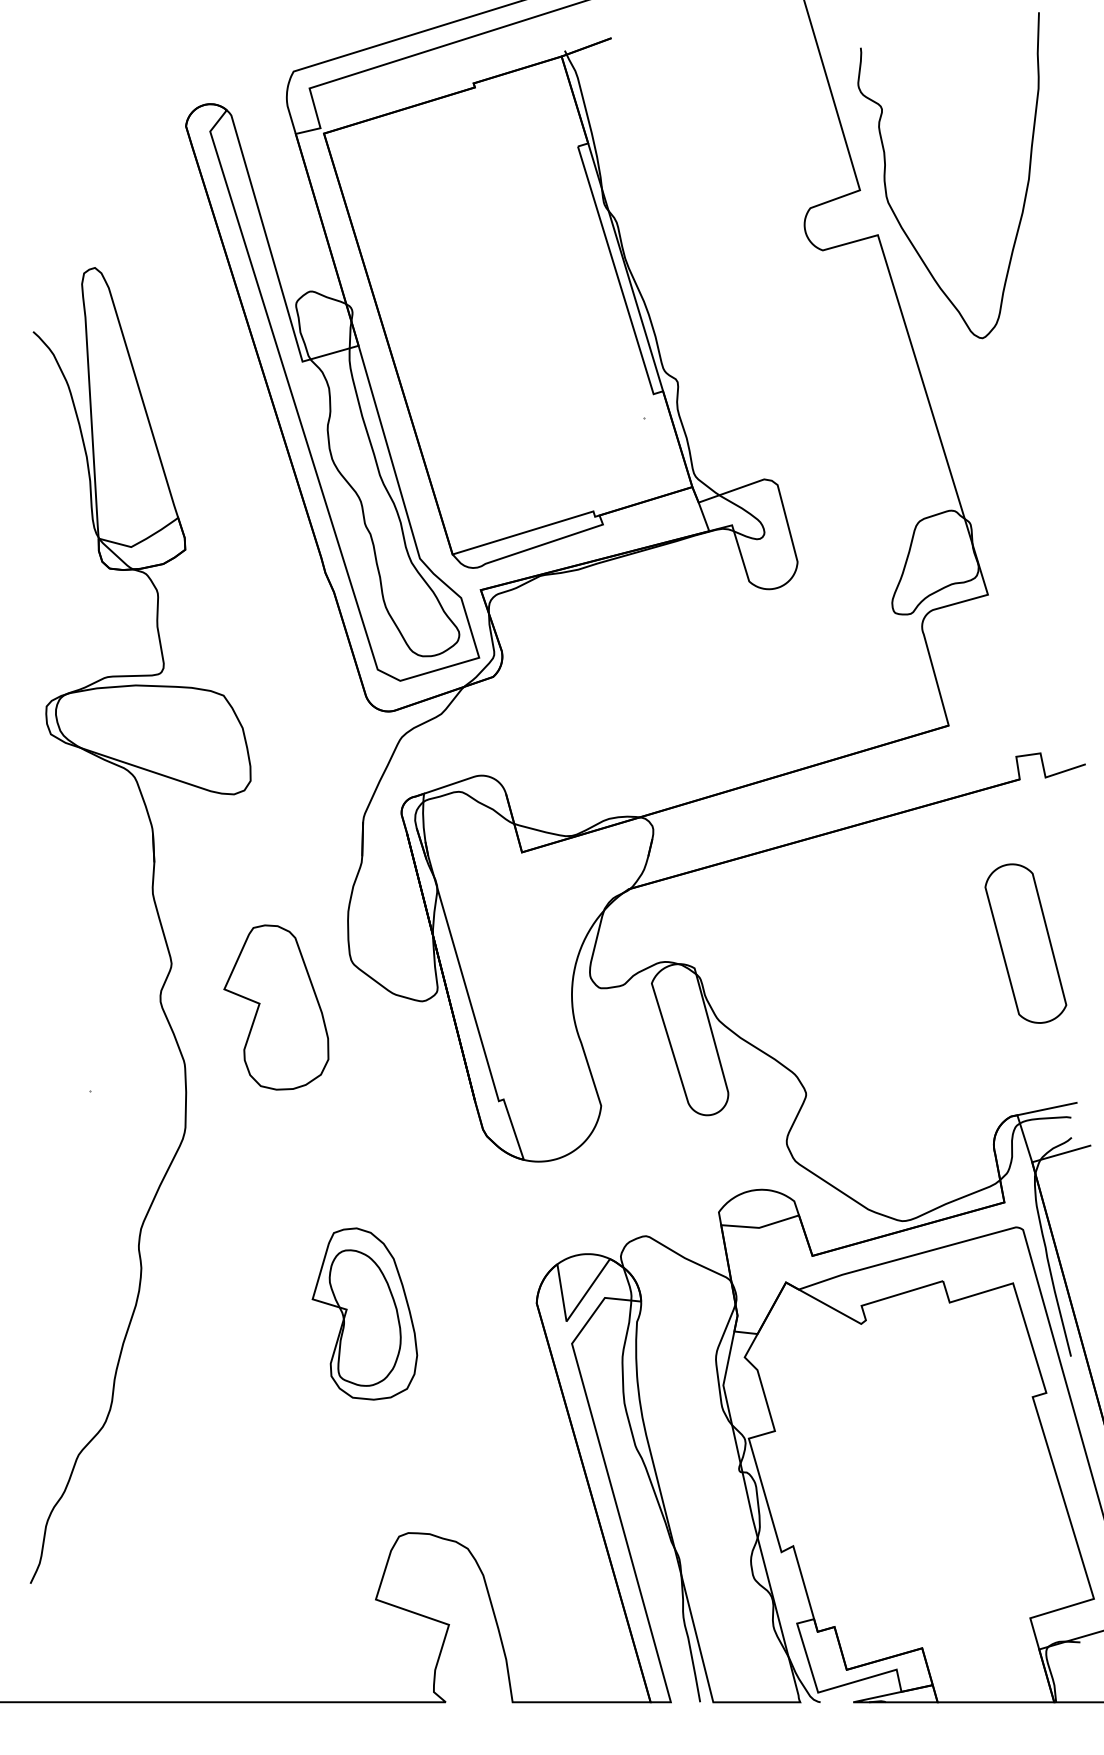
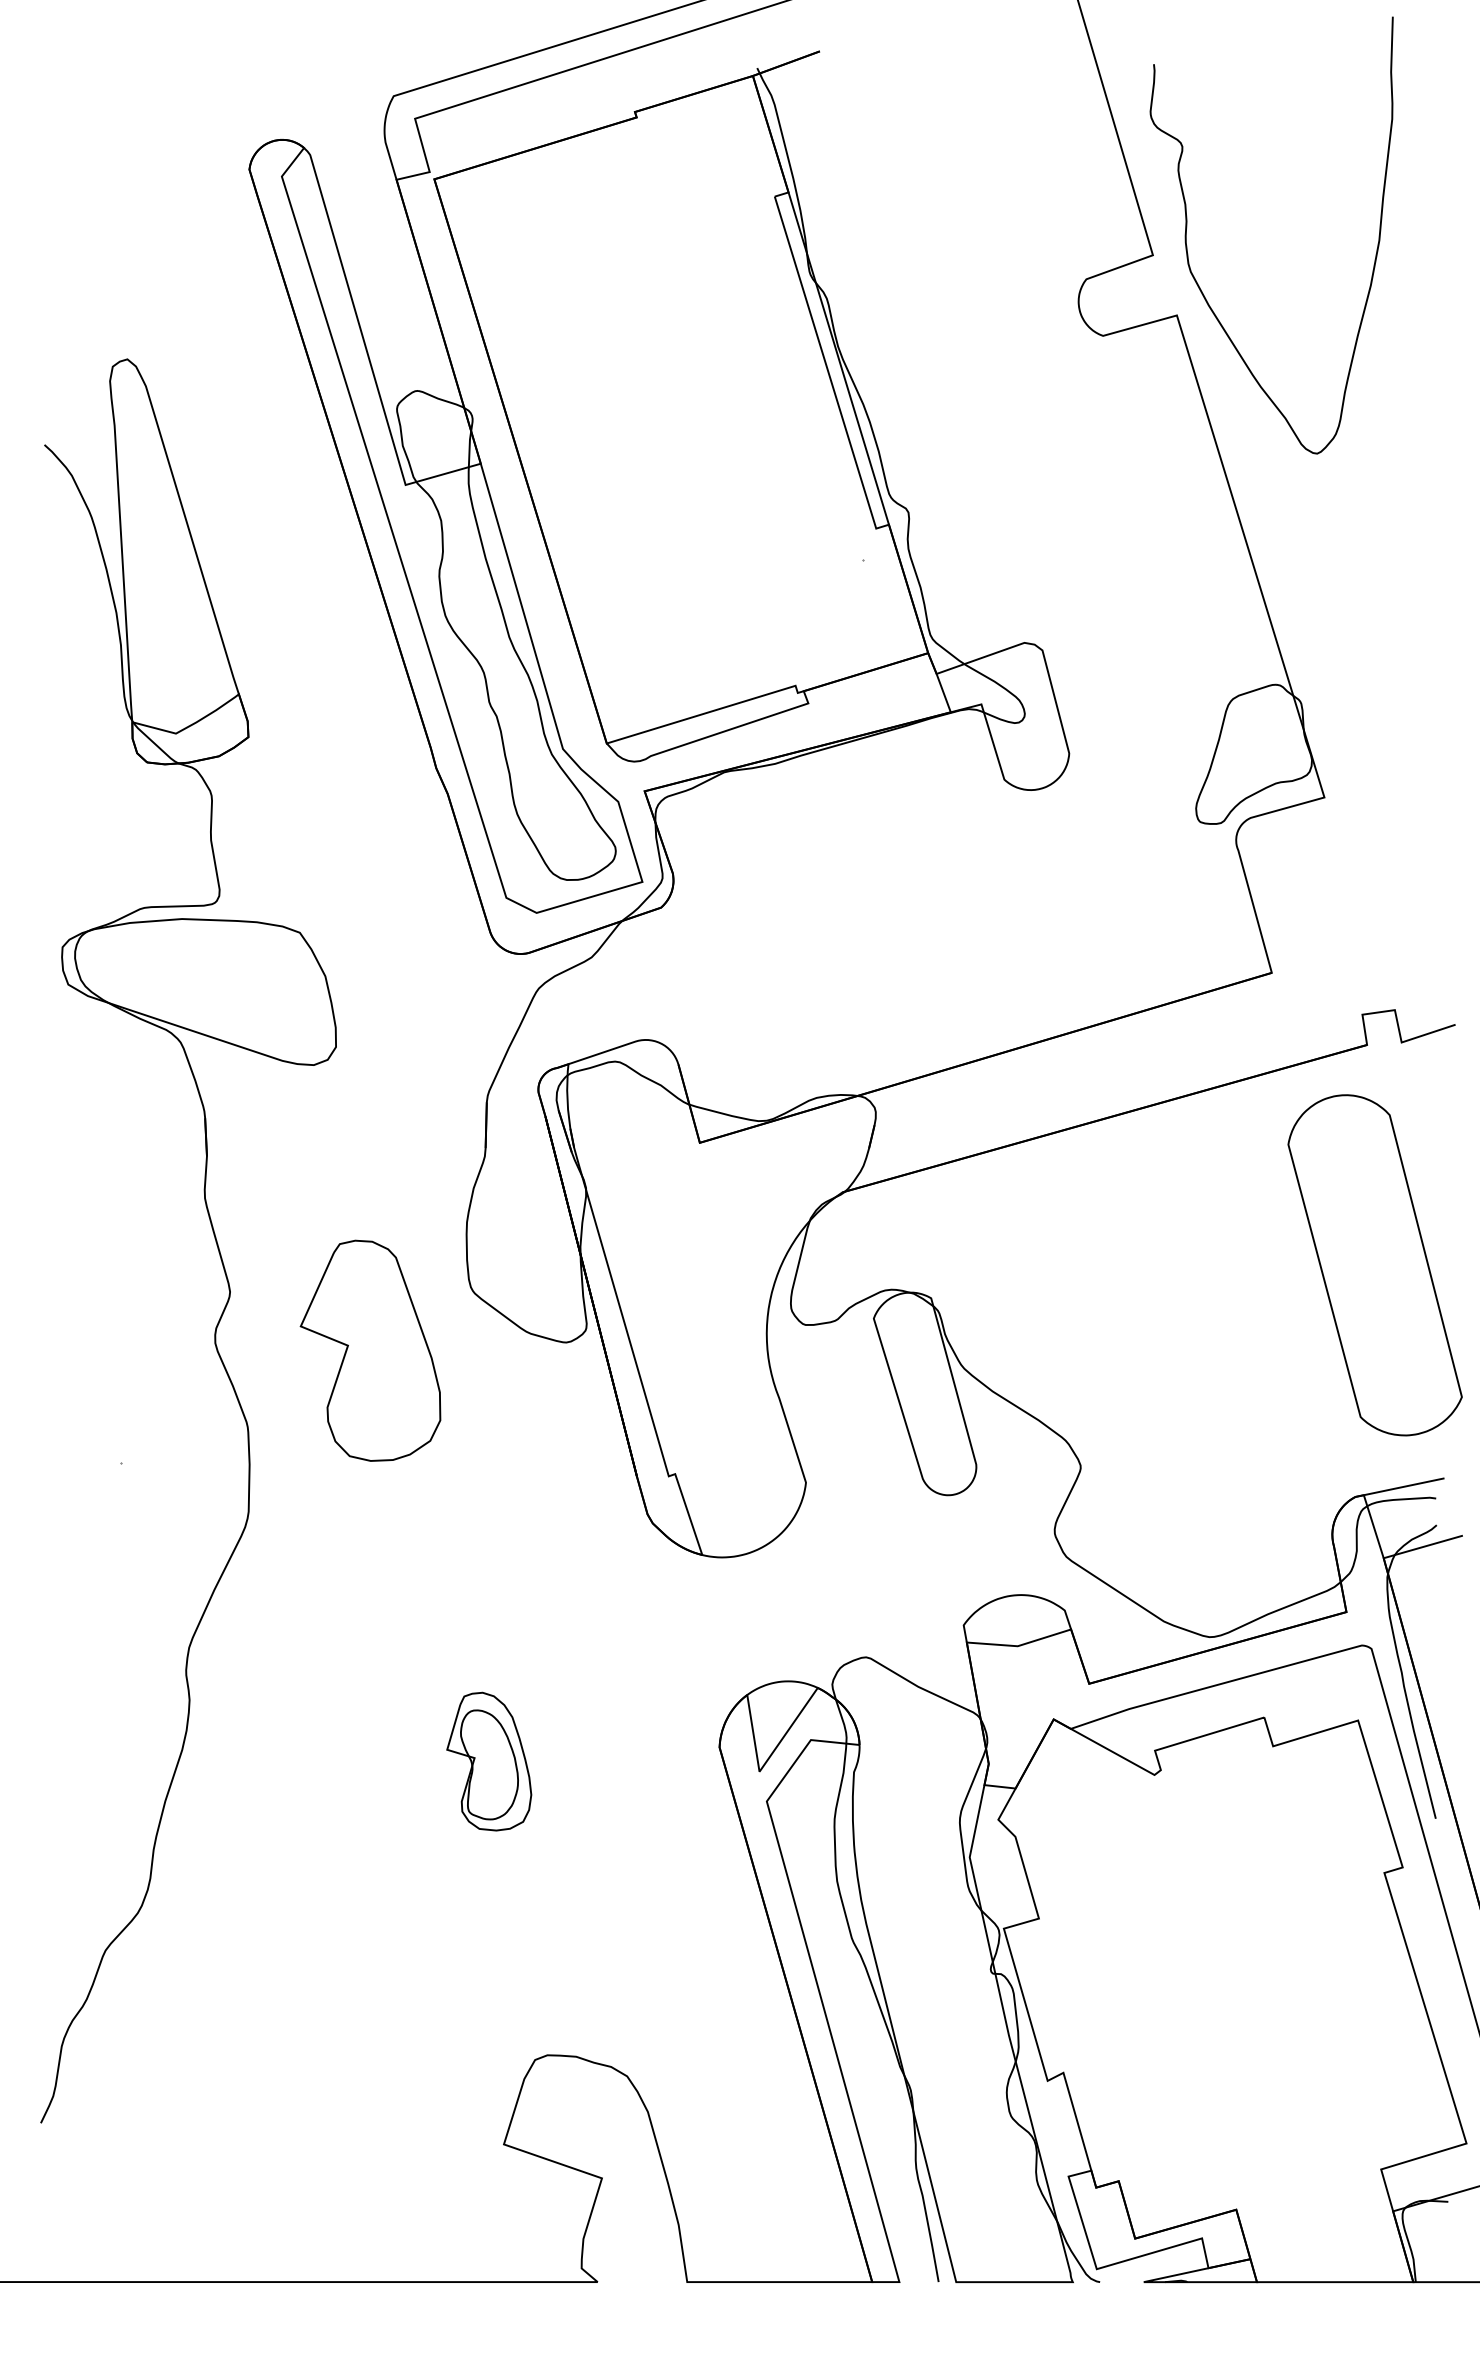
part: (1025, 943) -> (1374, 1264), size x1.6
part: (364, 1313) -> (488, 1760), size x0.6

